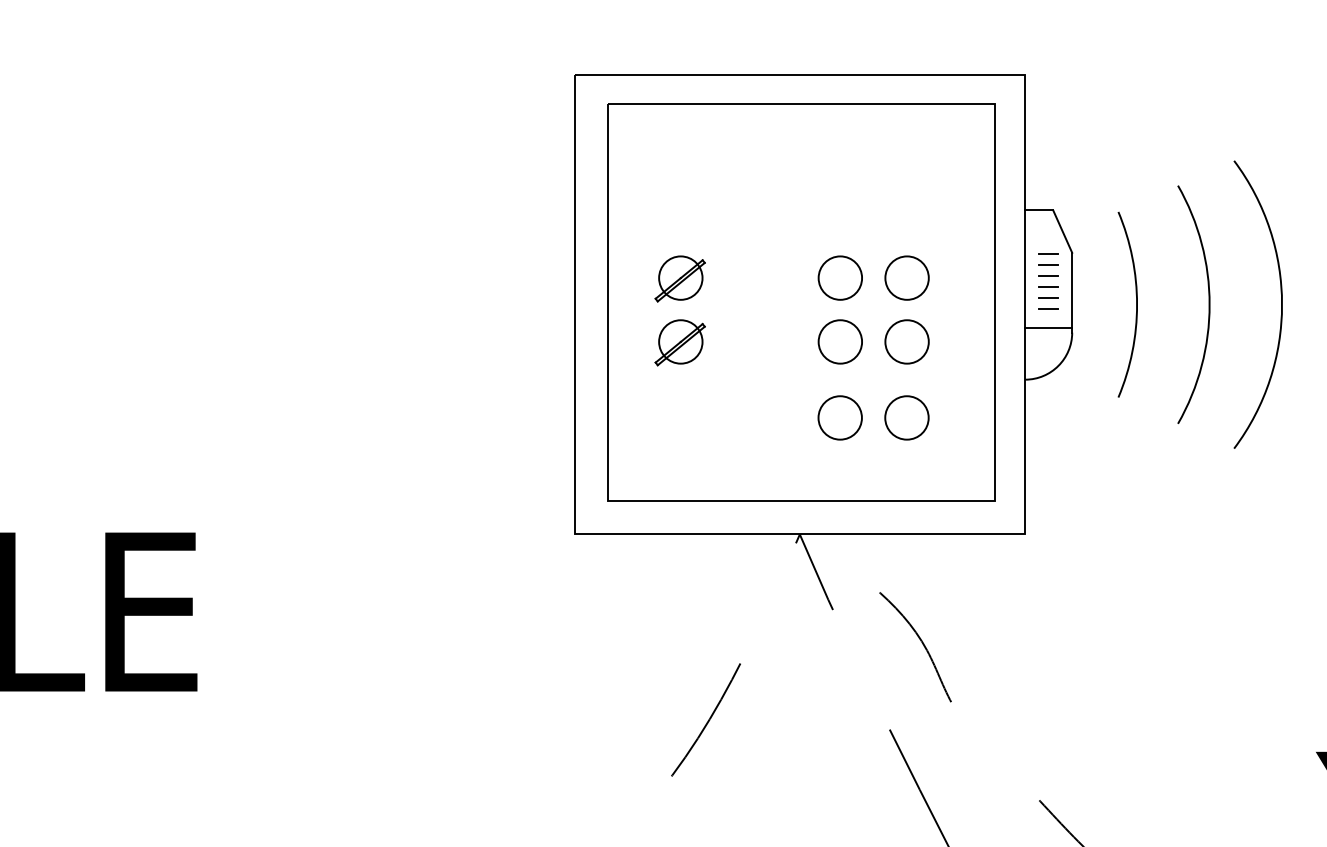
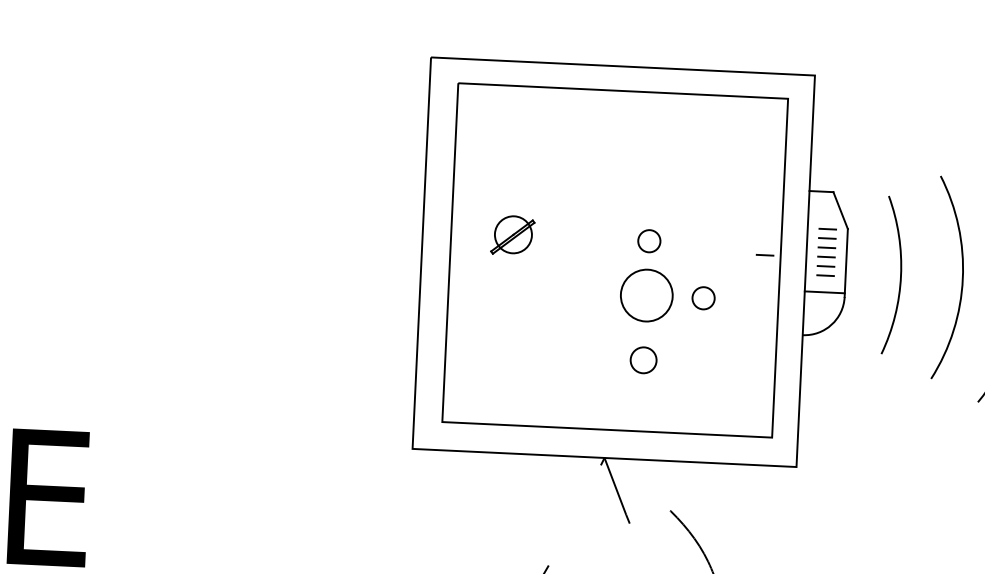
circle: (840, 277) -> (649, 240), size x0.6
circle: (906, 277) -> (705, 243), removed
line: (976, 287) -> (764, 254), added
circle: (840, 341) -> (646, 295), size x1.4
circle: (906, 341) -> (703, 297), size x0.6
part: (679, 342) -> (509, 289), removed
circle: (839, 417) -> (643, 359), size x0.7
circle: (906, 417) -> (700, 362), removed

